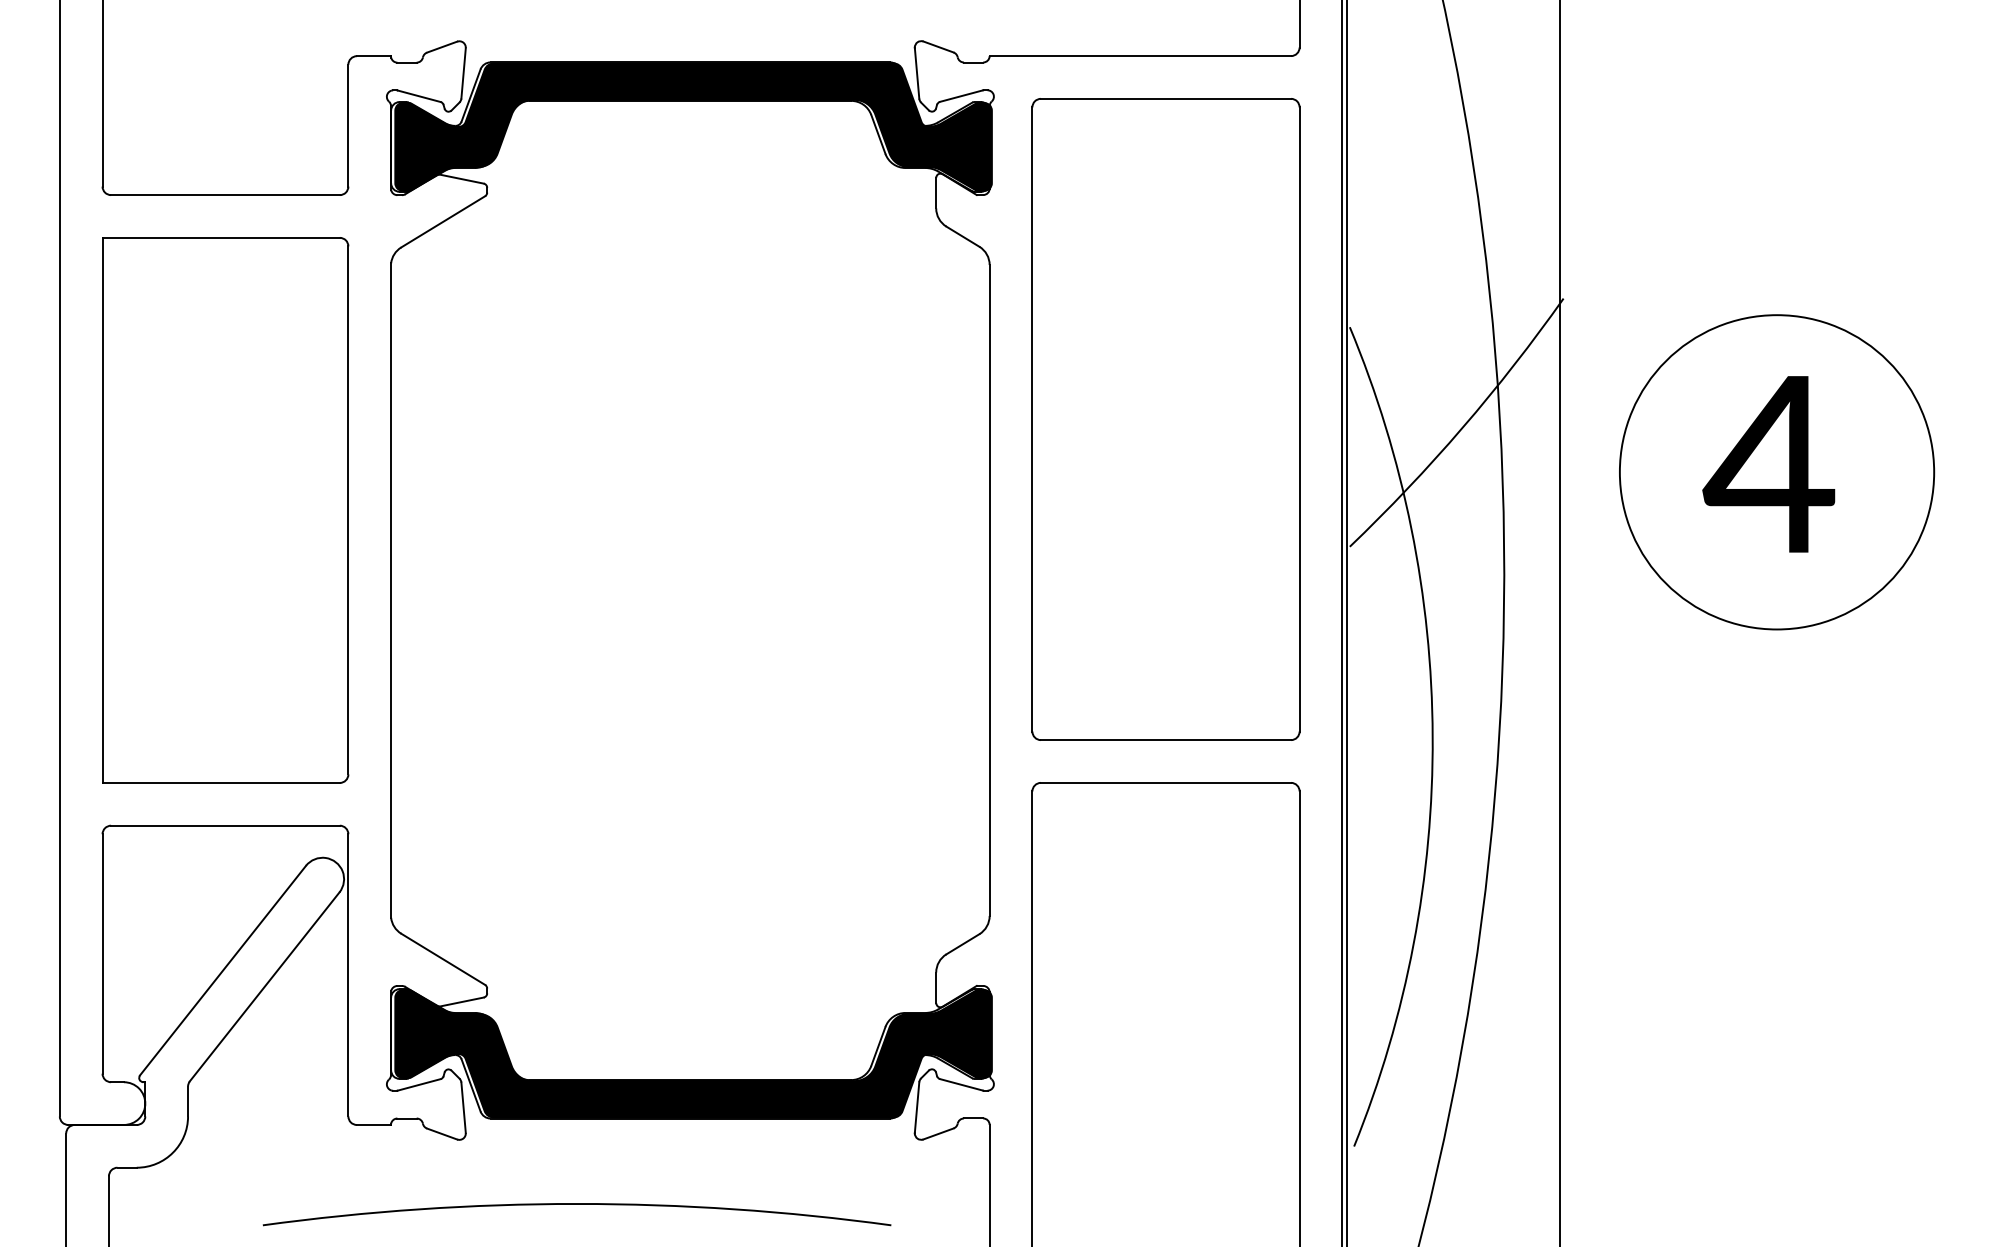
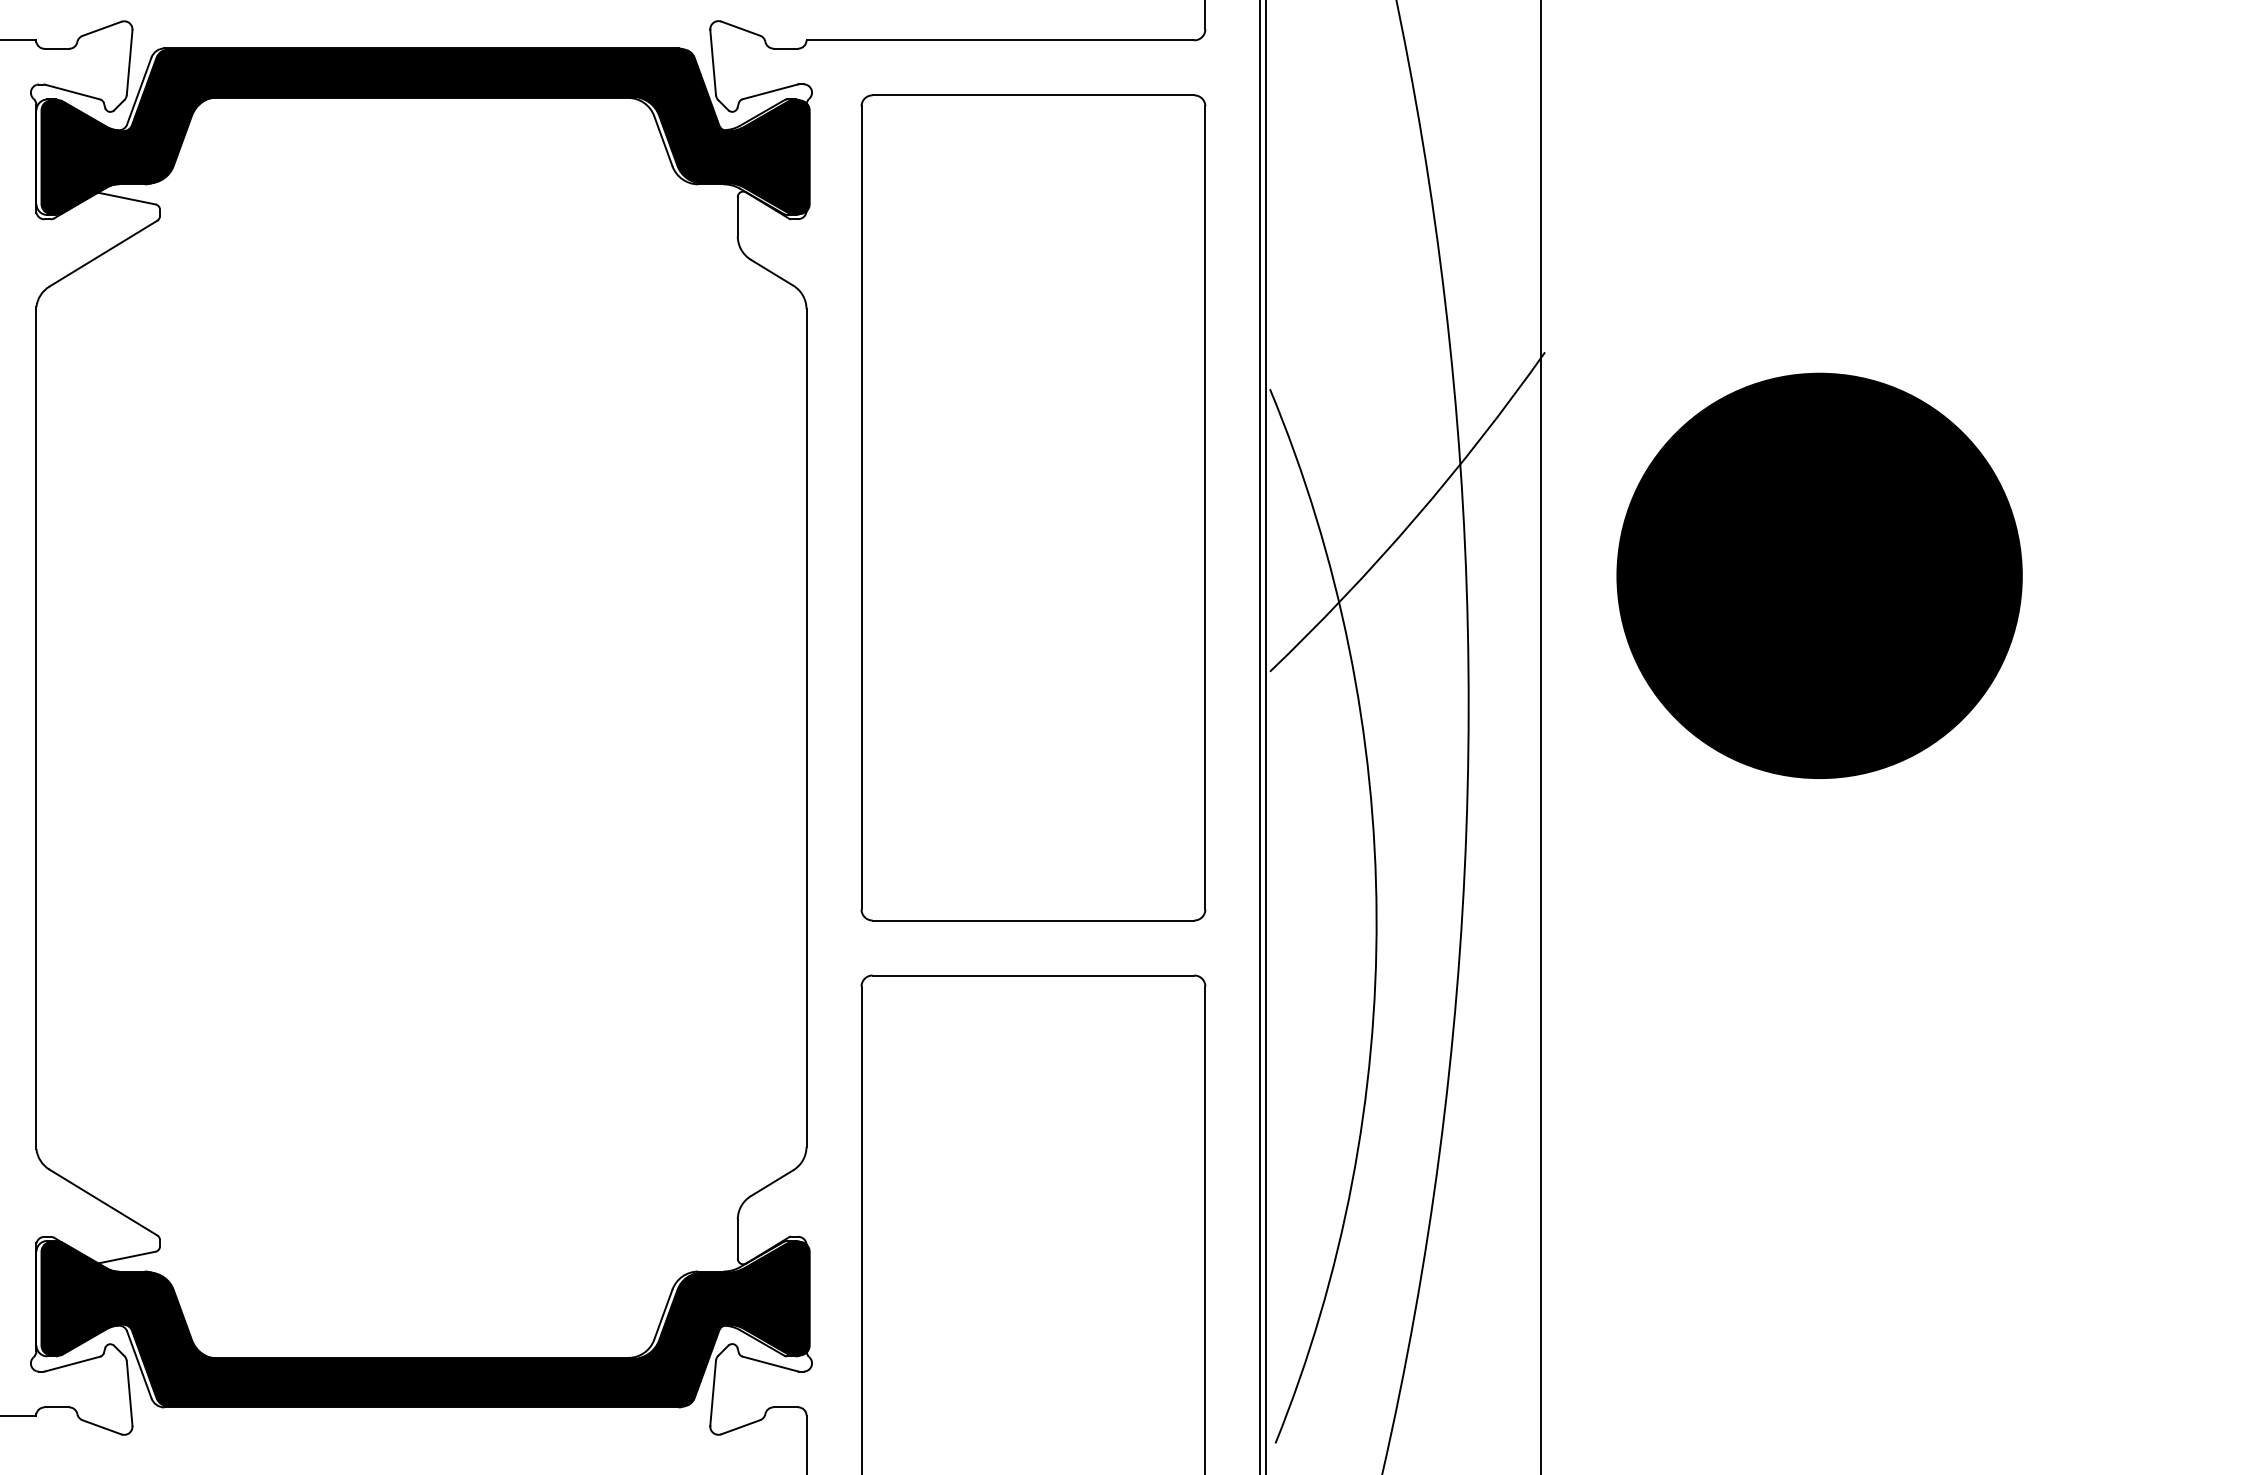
fill: (1776, 472) -> (1818, 576), added

